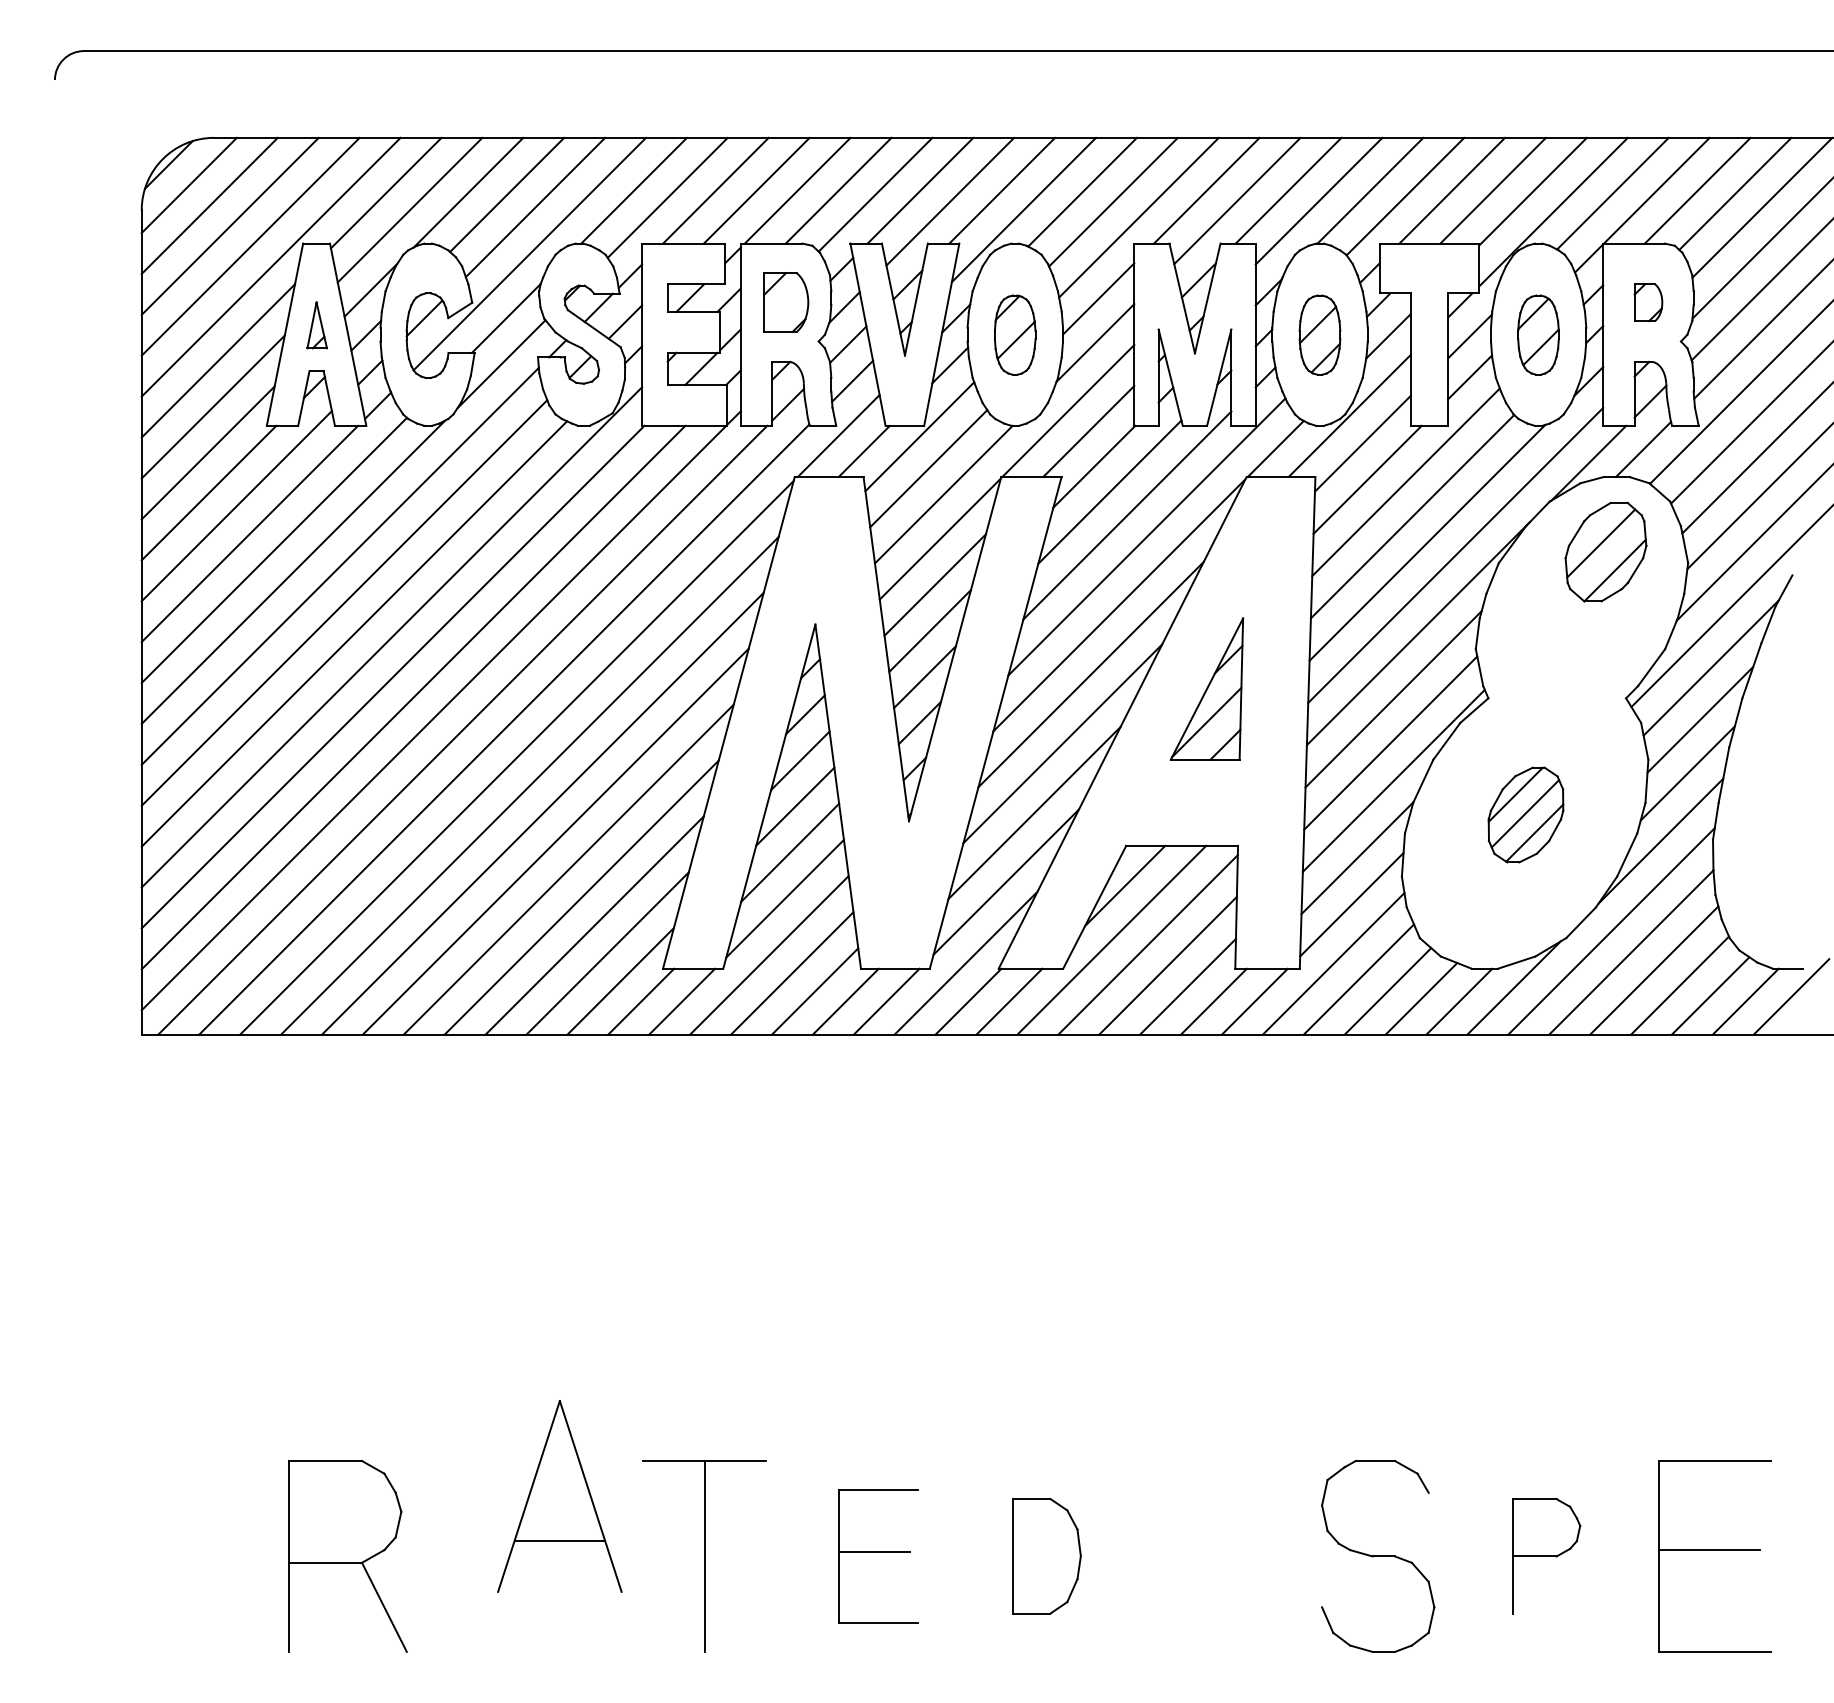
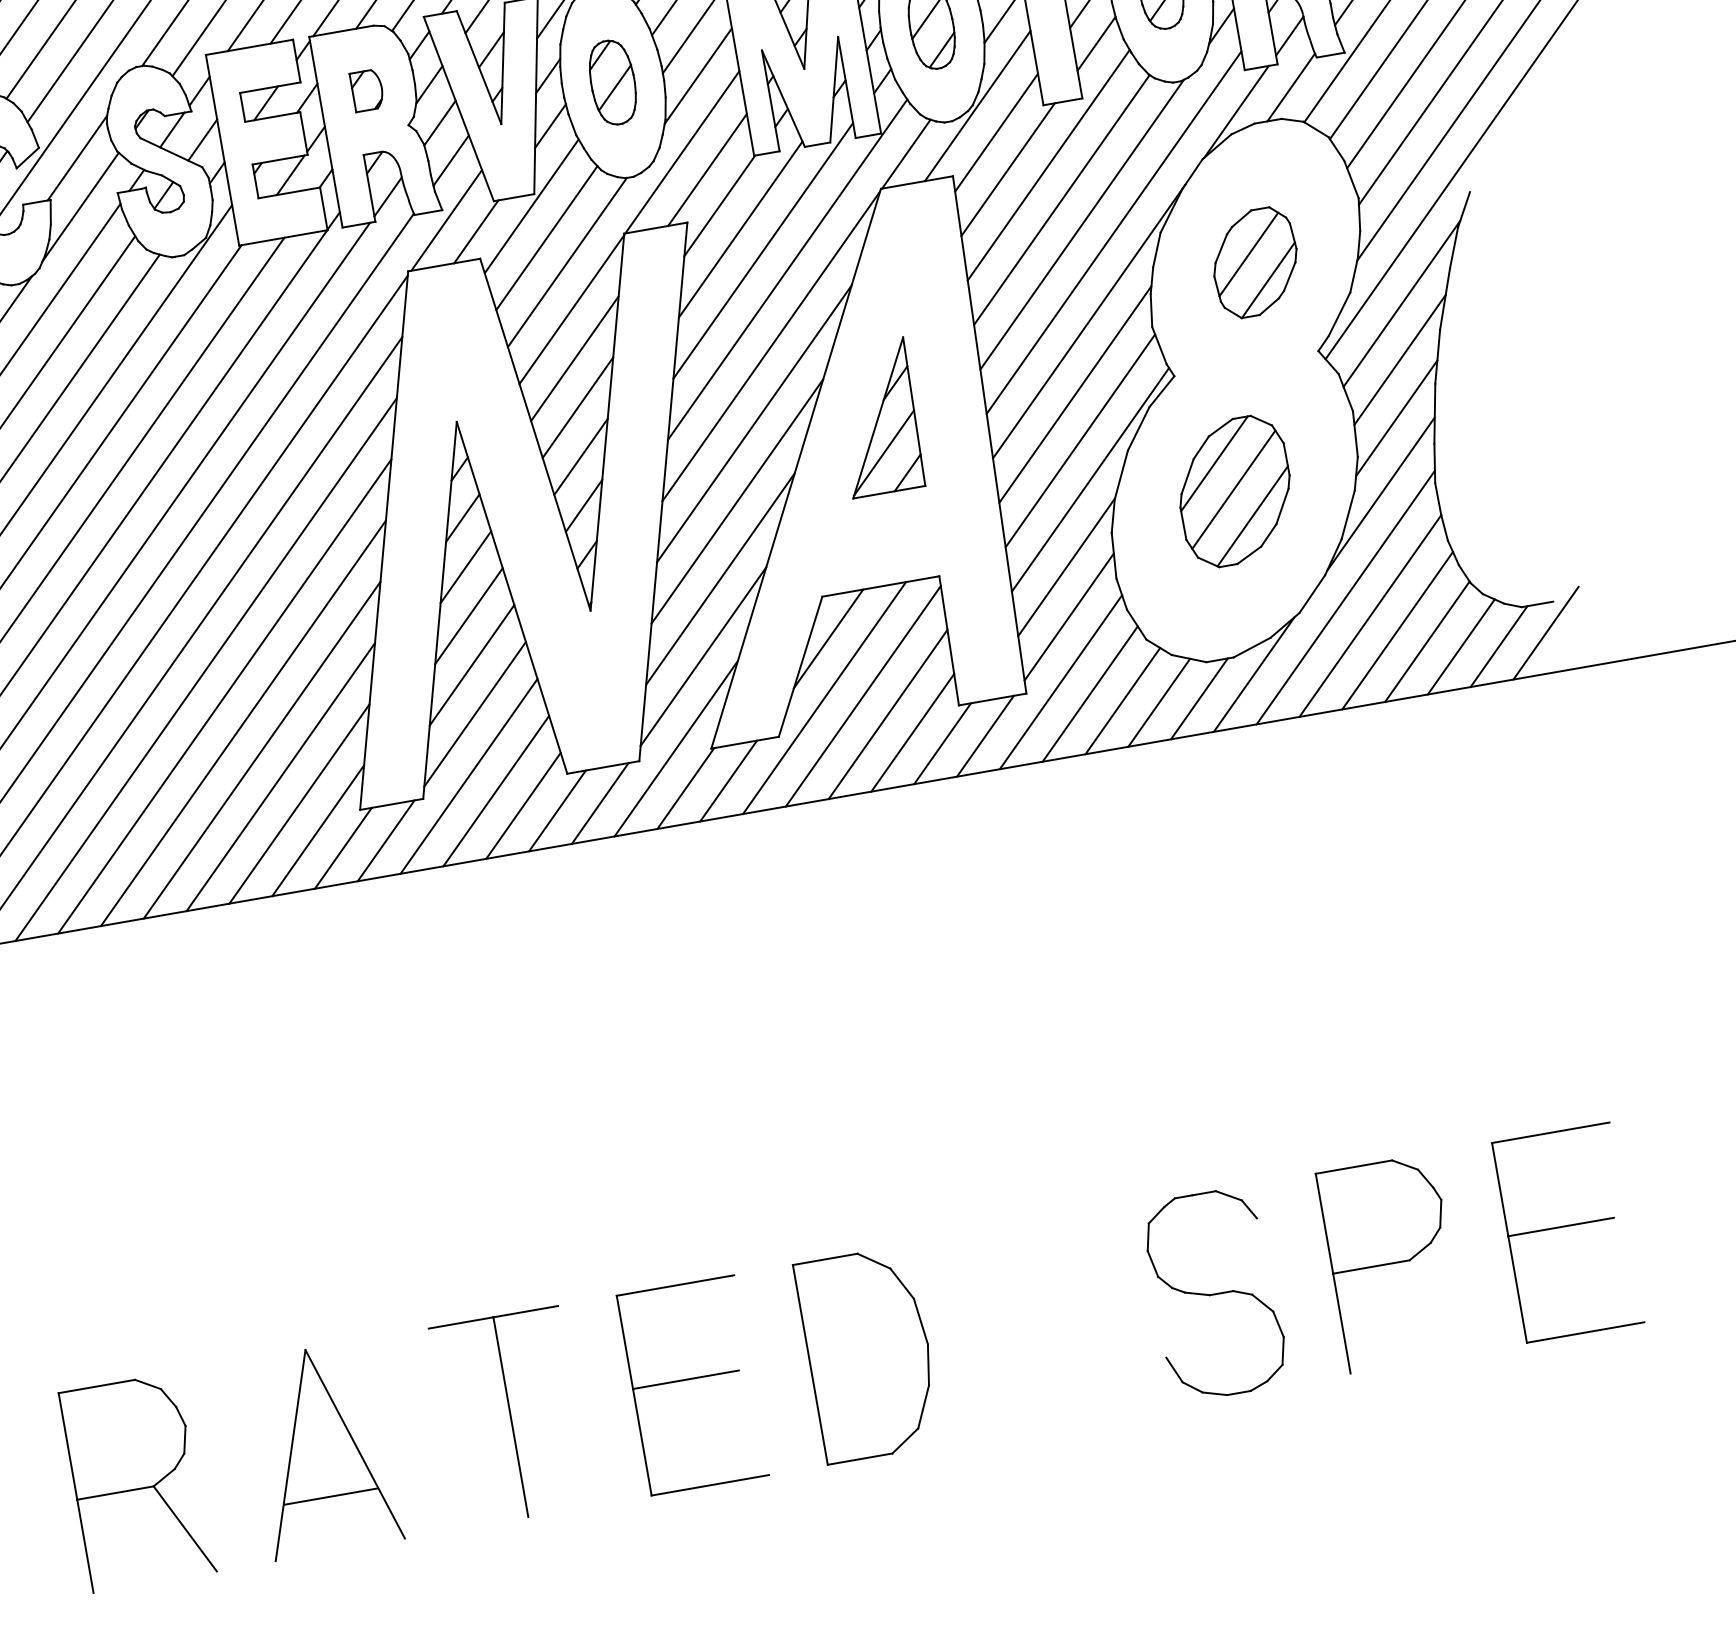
part: (785, 302) -> (366, 90), size x0.62
part: (1605, 552) -> (1255, 263), moved
part: (1525, 814) -> (1234, 490), size x1.43
part: (559, 1496) -> (322, 1450), moved
part: (1047, 1555) -> (869, 1353), size x1.67
part: (878, 1556) -> (692, 1385), size x1.43
part: (1546, 1556) -> (1391, 1263), size x1.67

